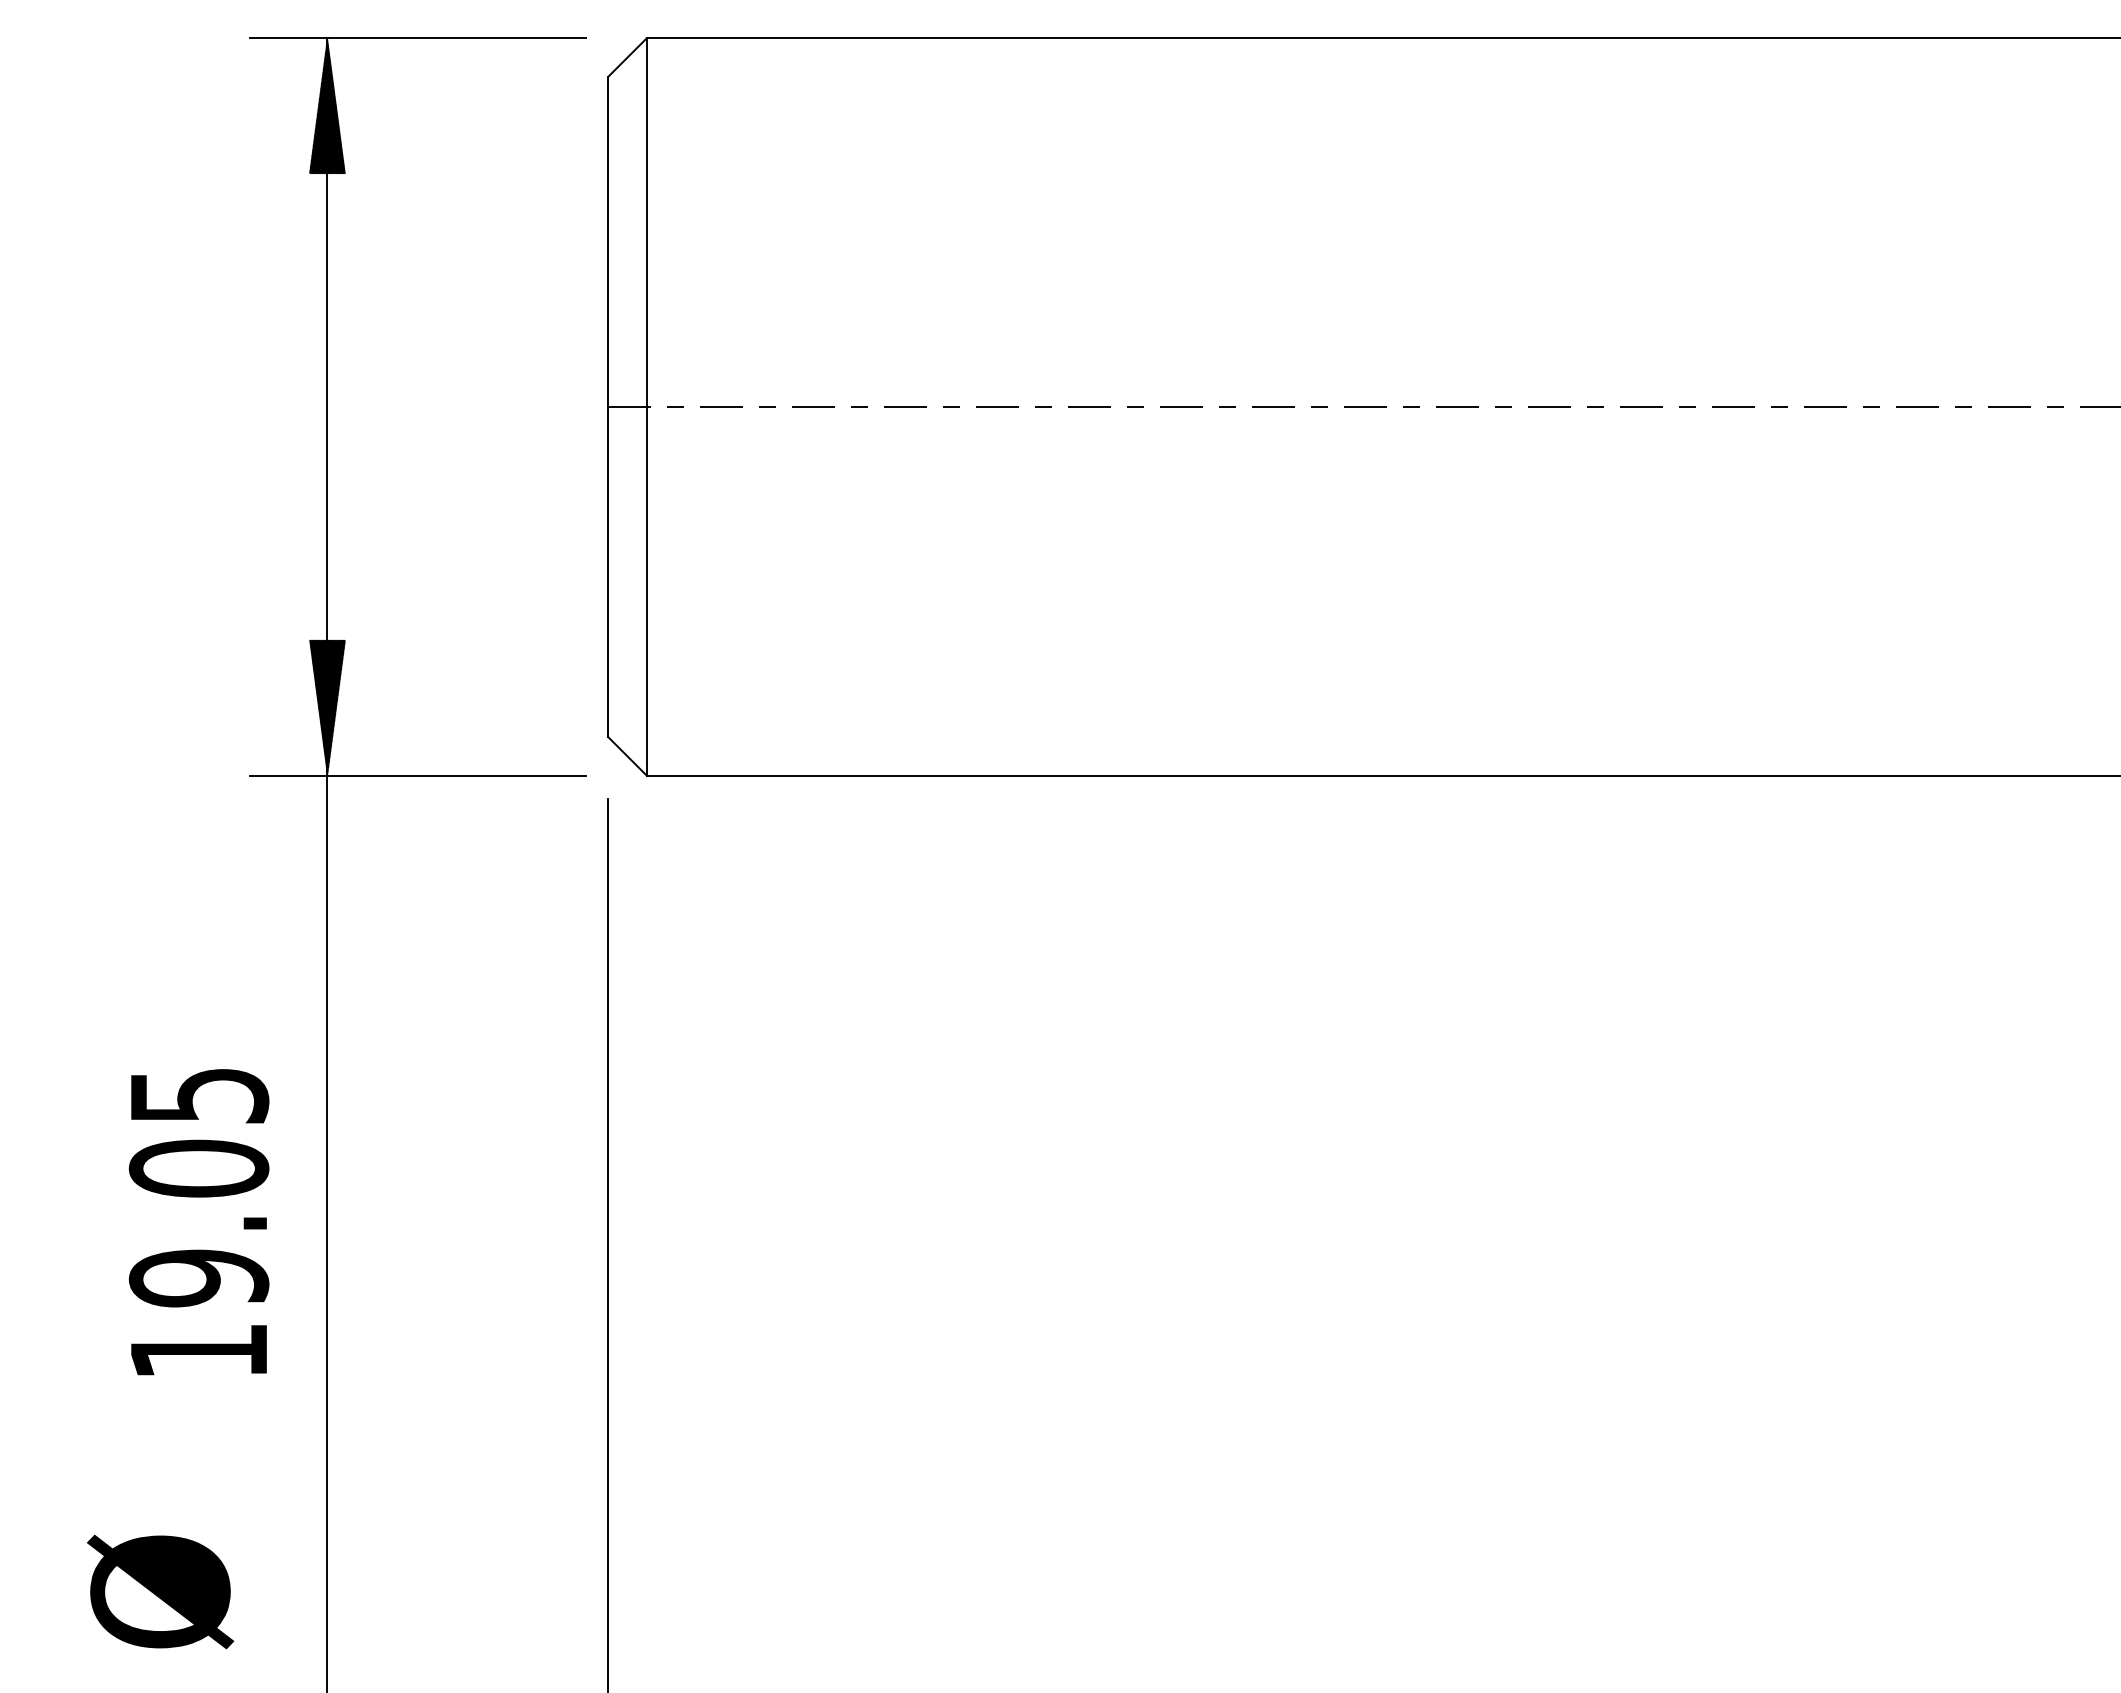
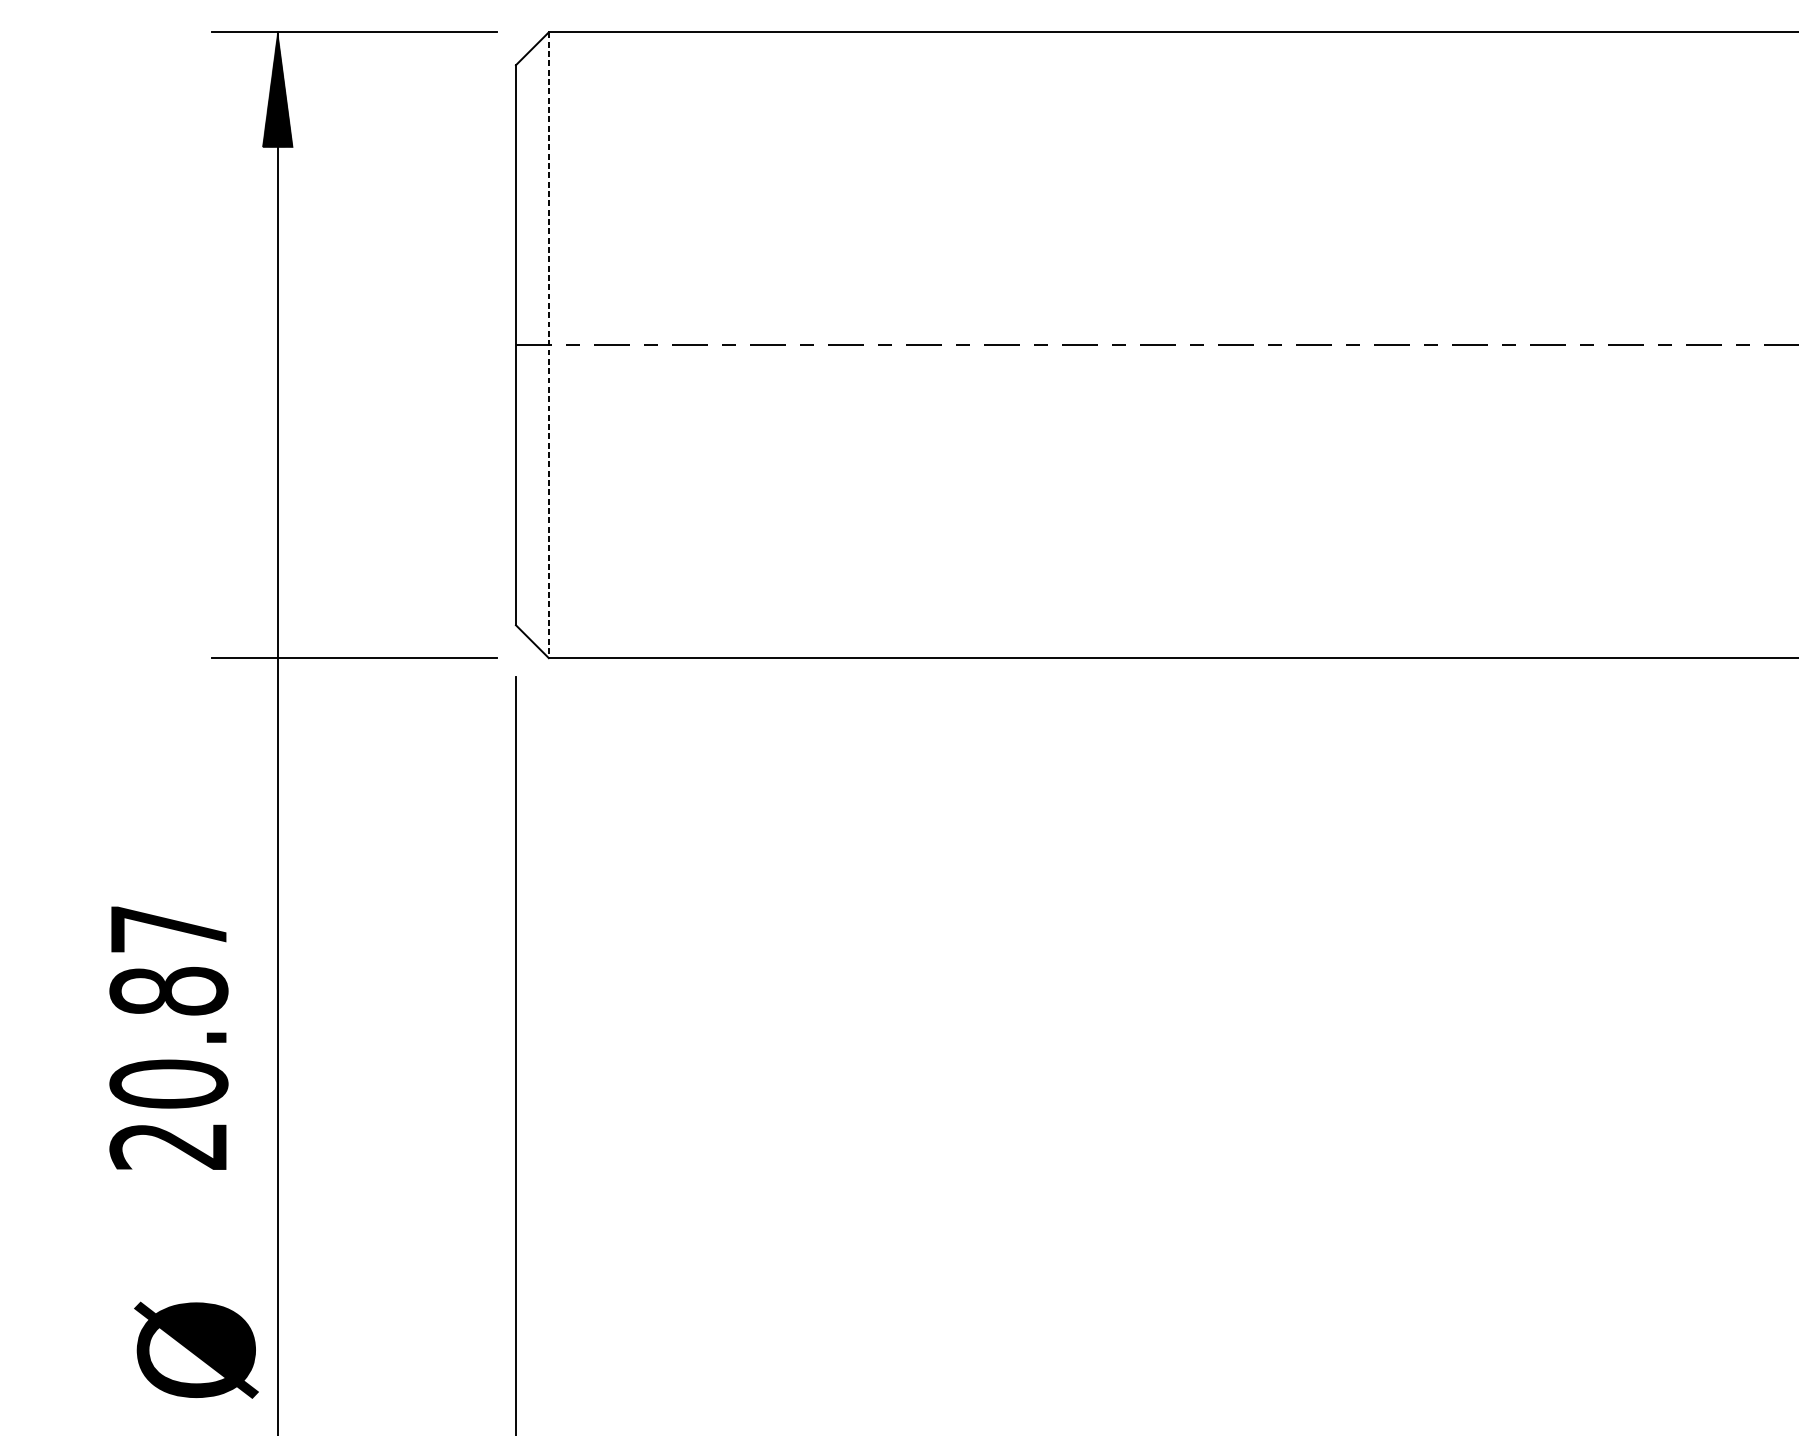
line: (647, 406) -> (549, 344), solid -> dashed
hatch: (327, 707) -> (277, 600), removed
text: (198, 1224) -> (168, 1038), 19.05 -> 20.87
text: (160, 1591) -> (196, 1349), moved

